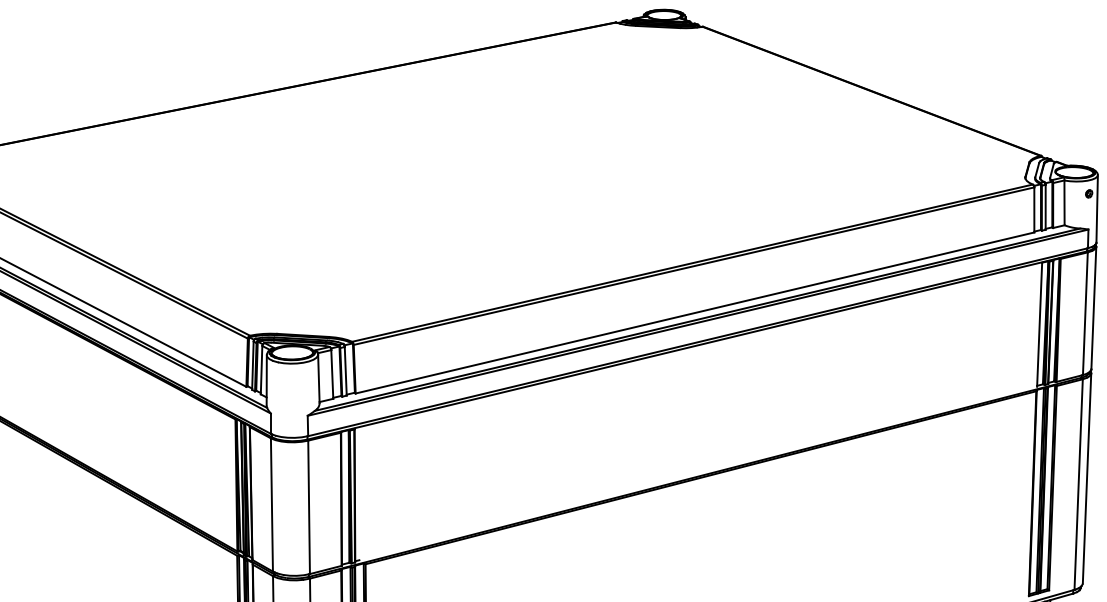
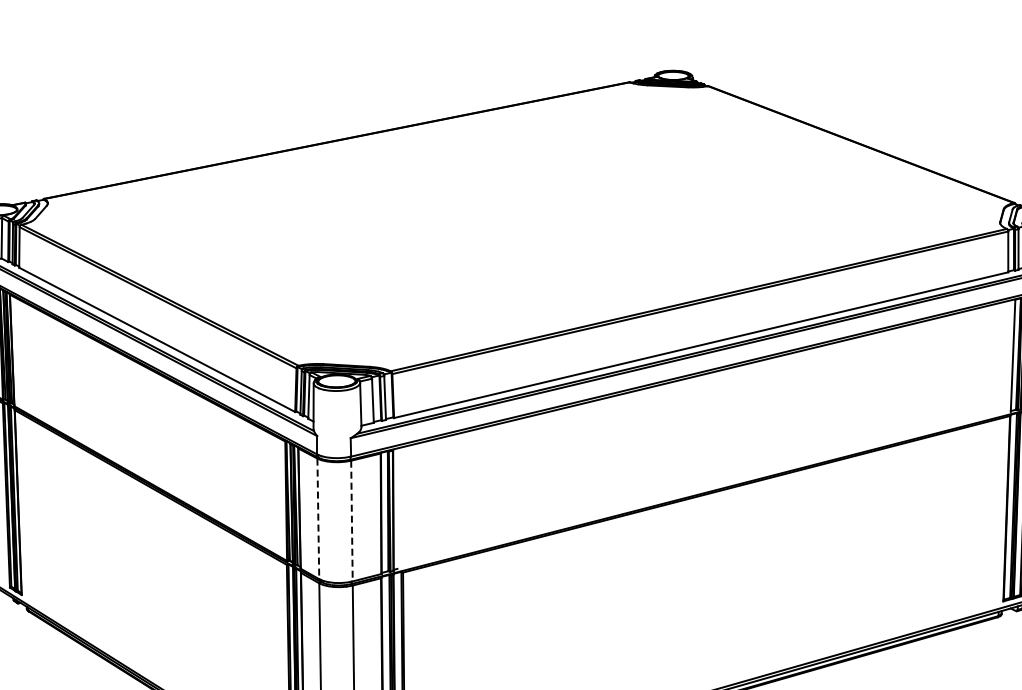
line: (272, 505) -> (318, 519), solid -> dashed
line: (308, 507) -> (351, 521), solid -> dashed

